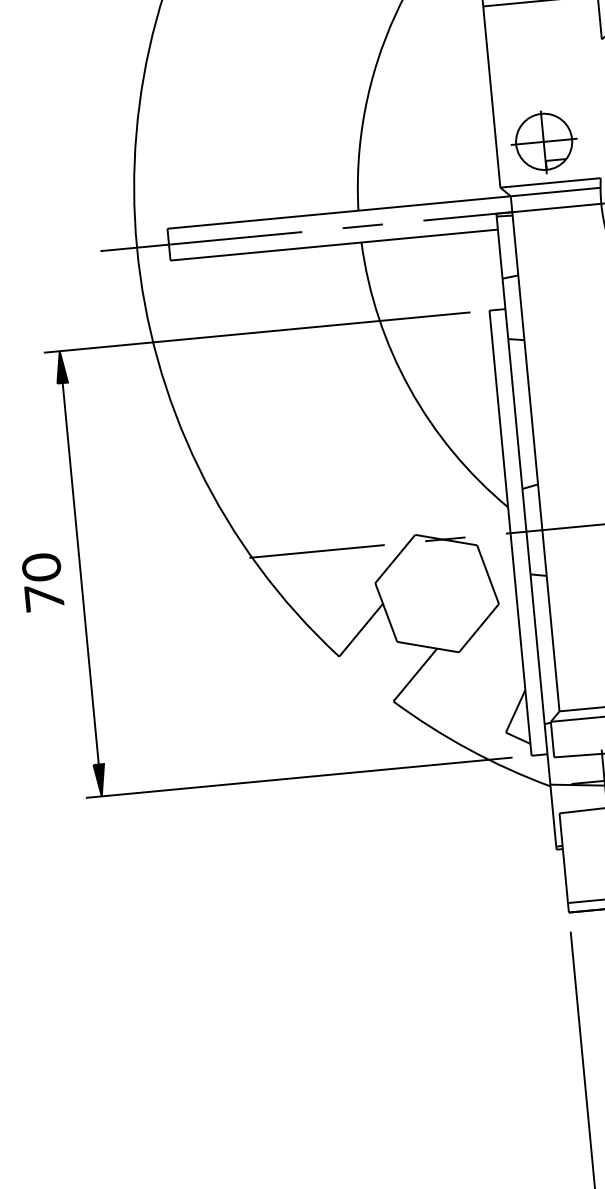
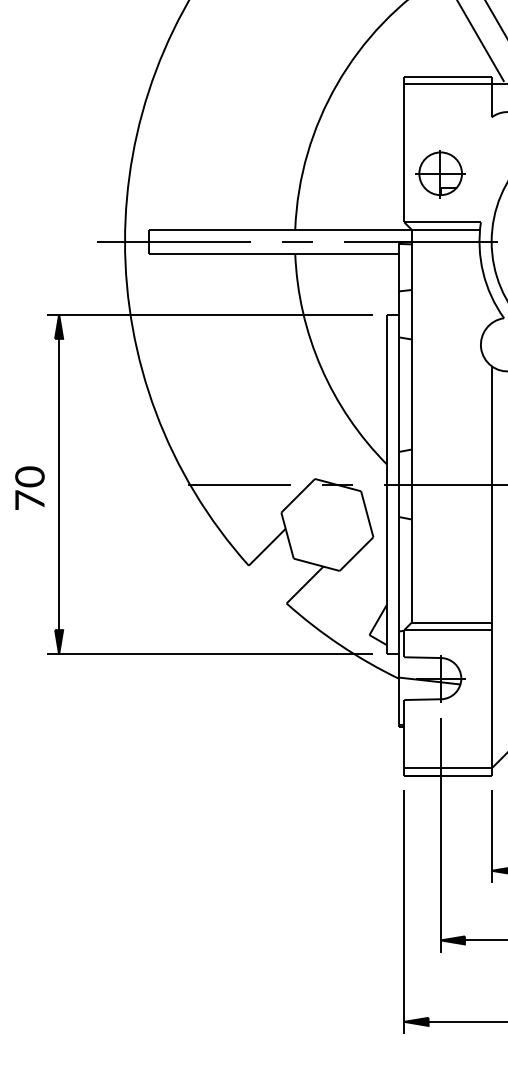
part: (544, 142) -> (440, 174), moved

